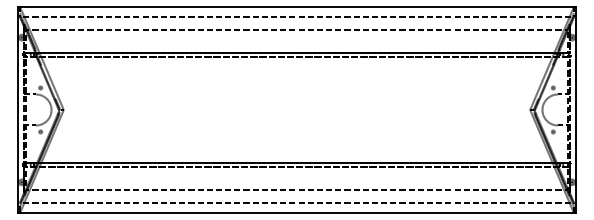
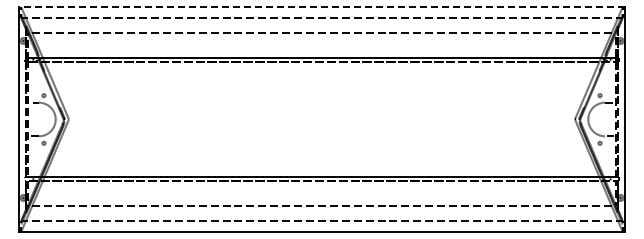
line: (297, 6) -> (322, 7), solid -> dashed

